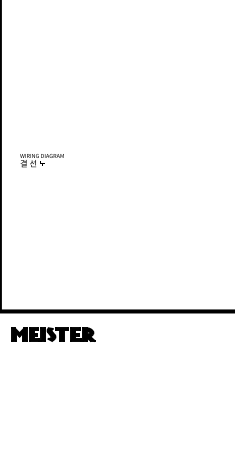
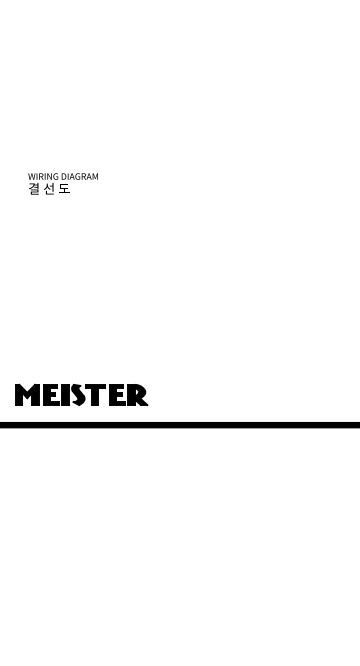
part: (53, 334) -> (81, 394), moved

